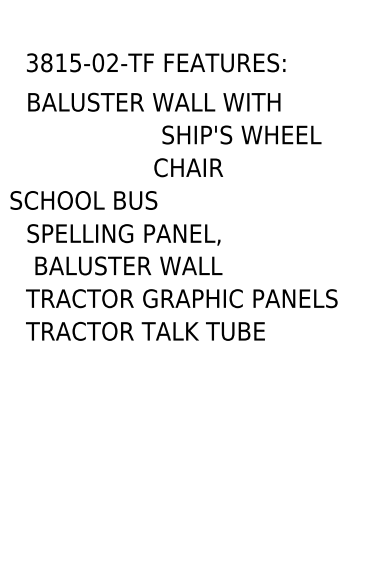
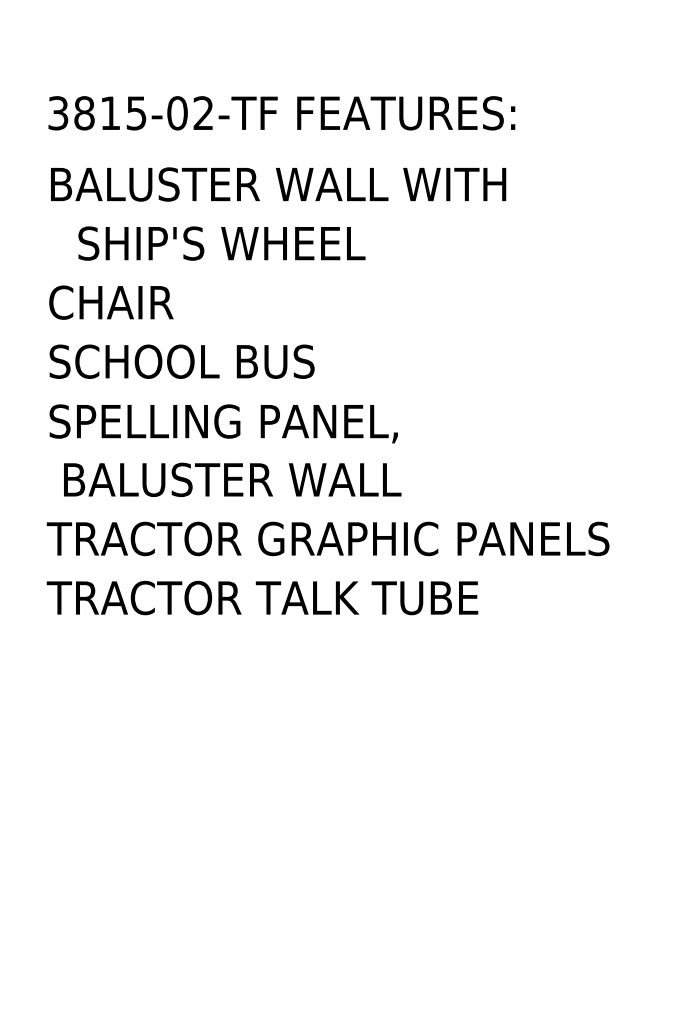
text: (241, 134) -> (221, 242), moved
text: (188, 167) -> (110, 302), moved
text: (83, 200) -> (181, 361), moved

